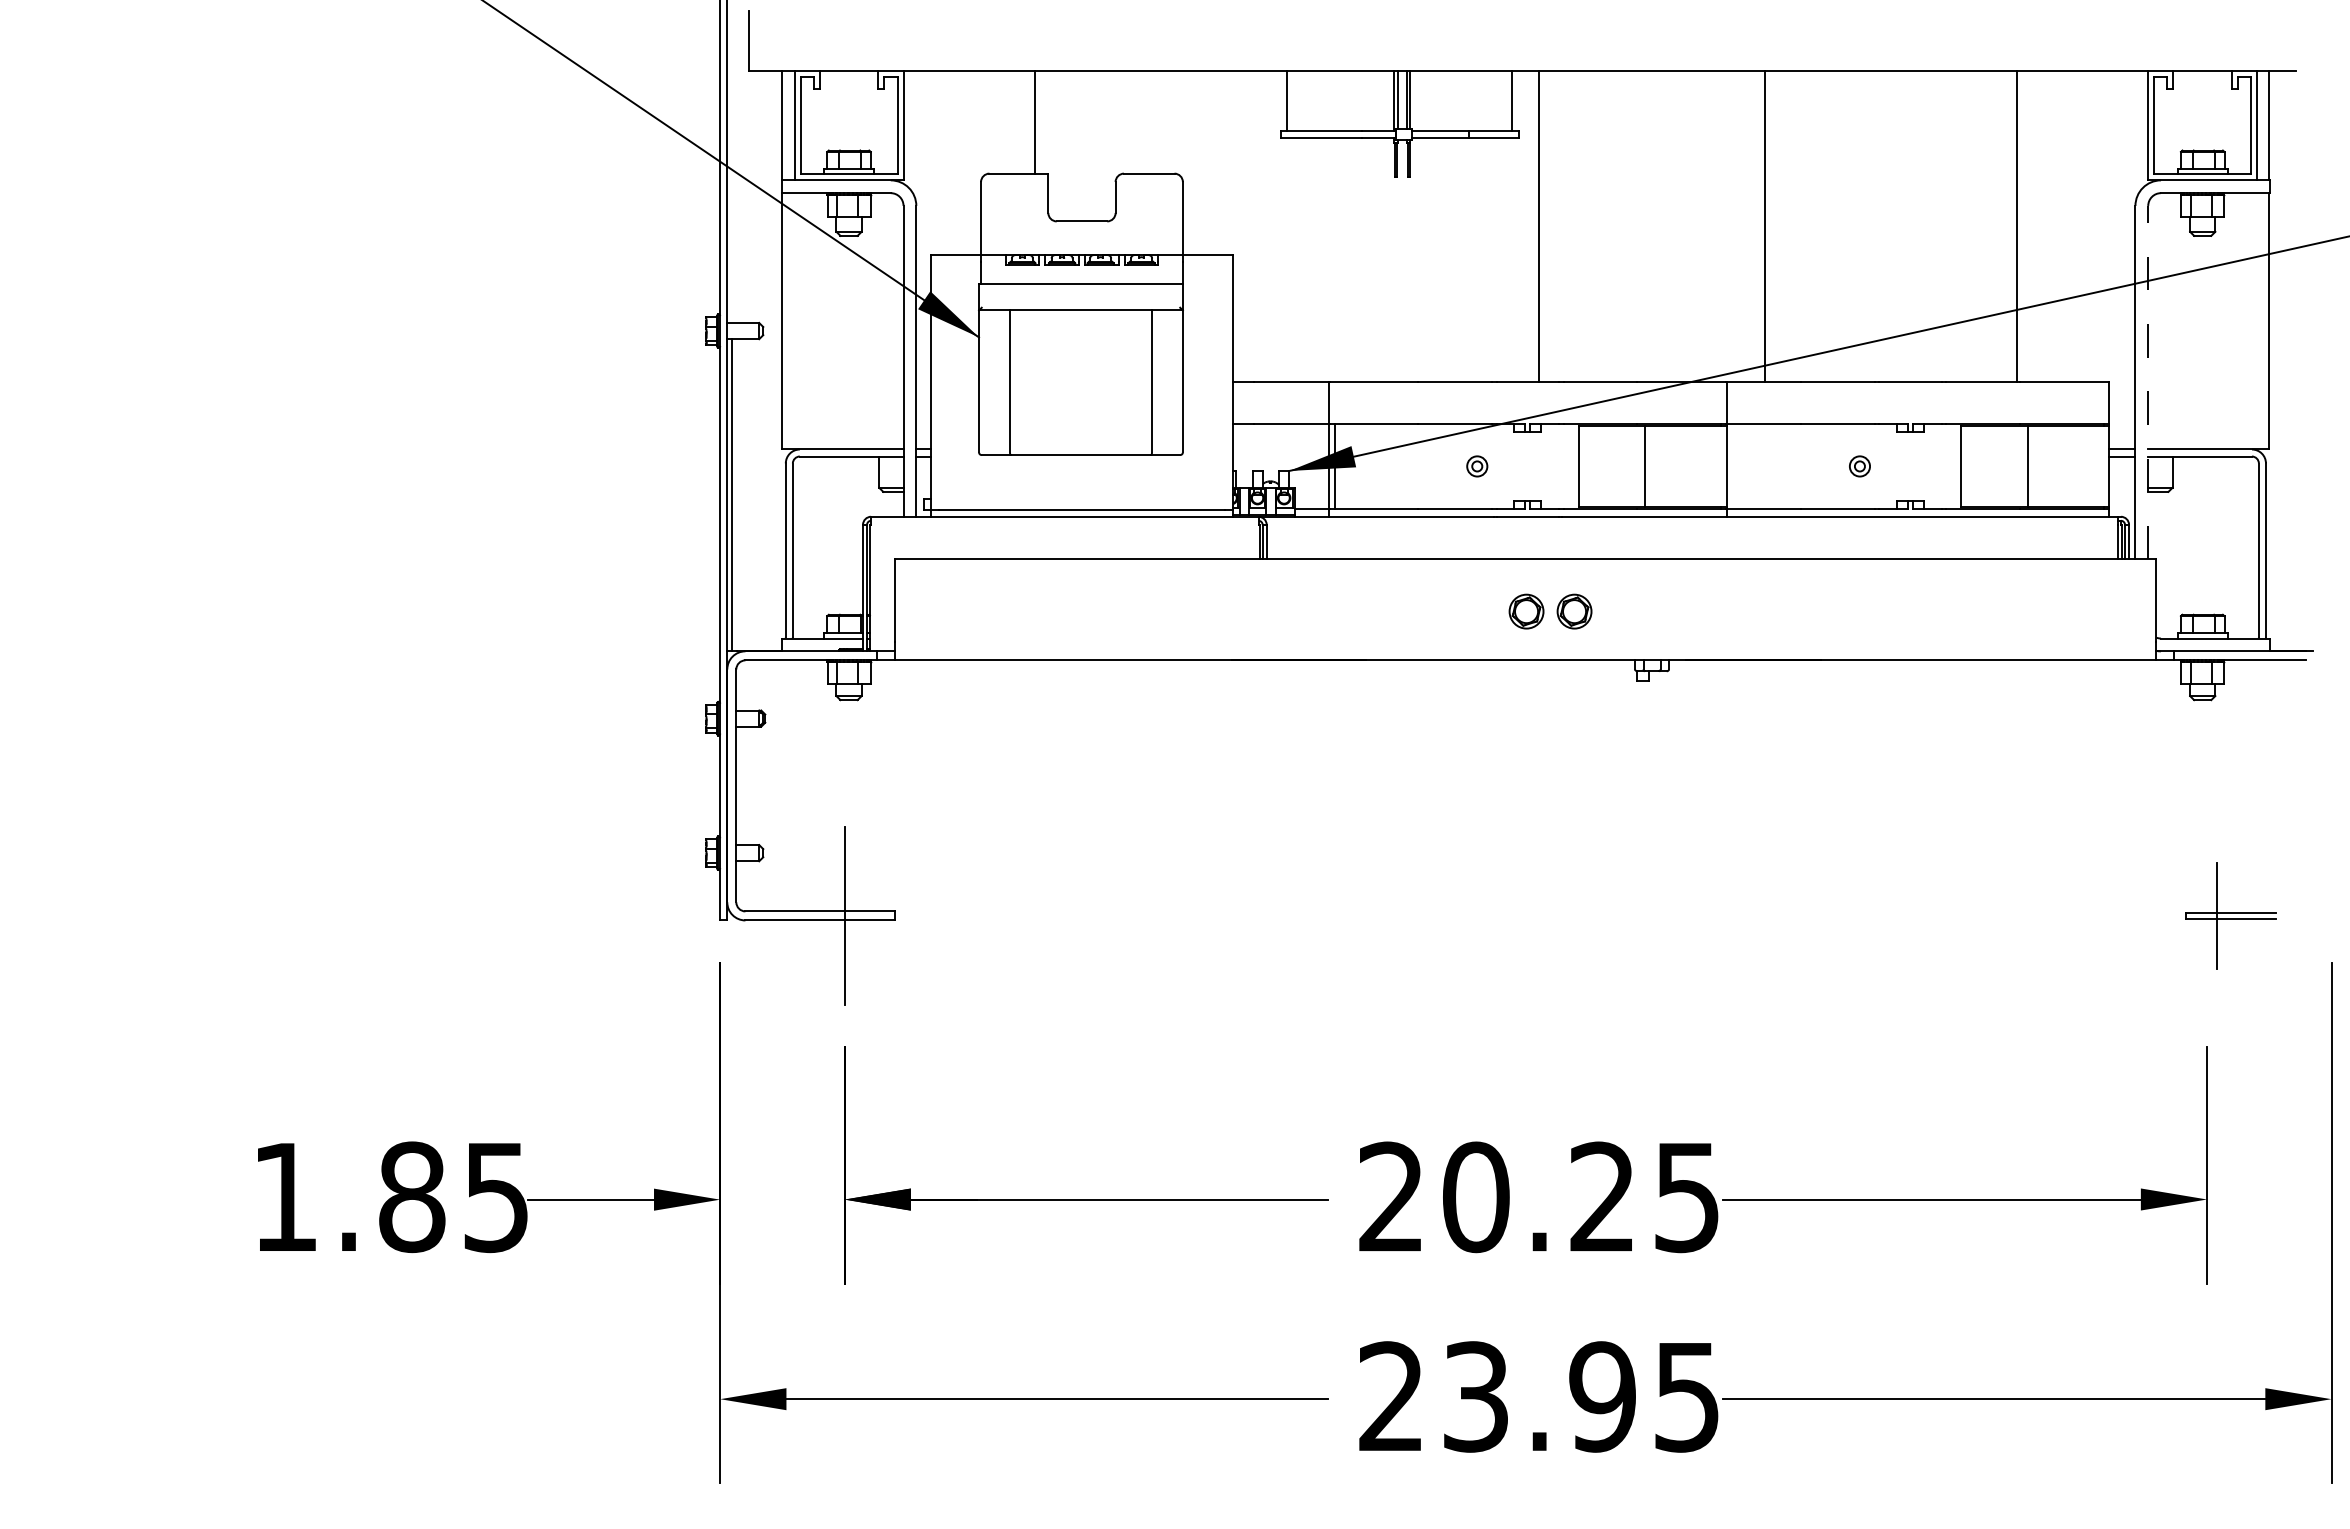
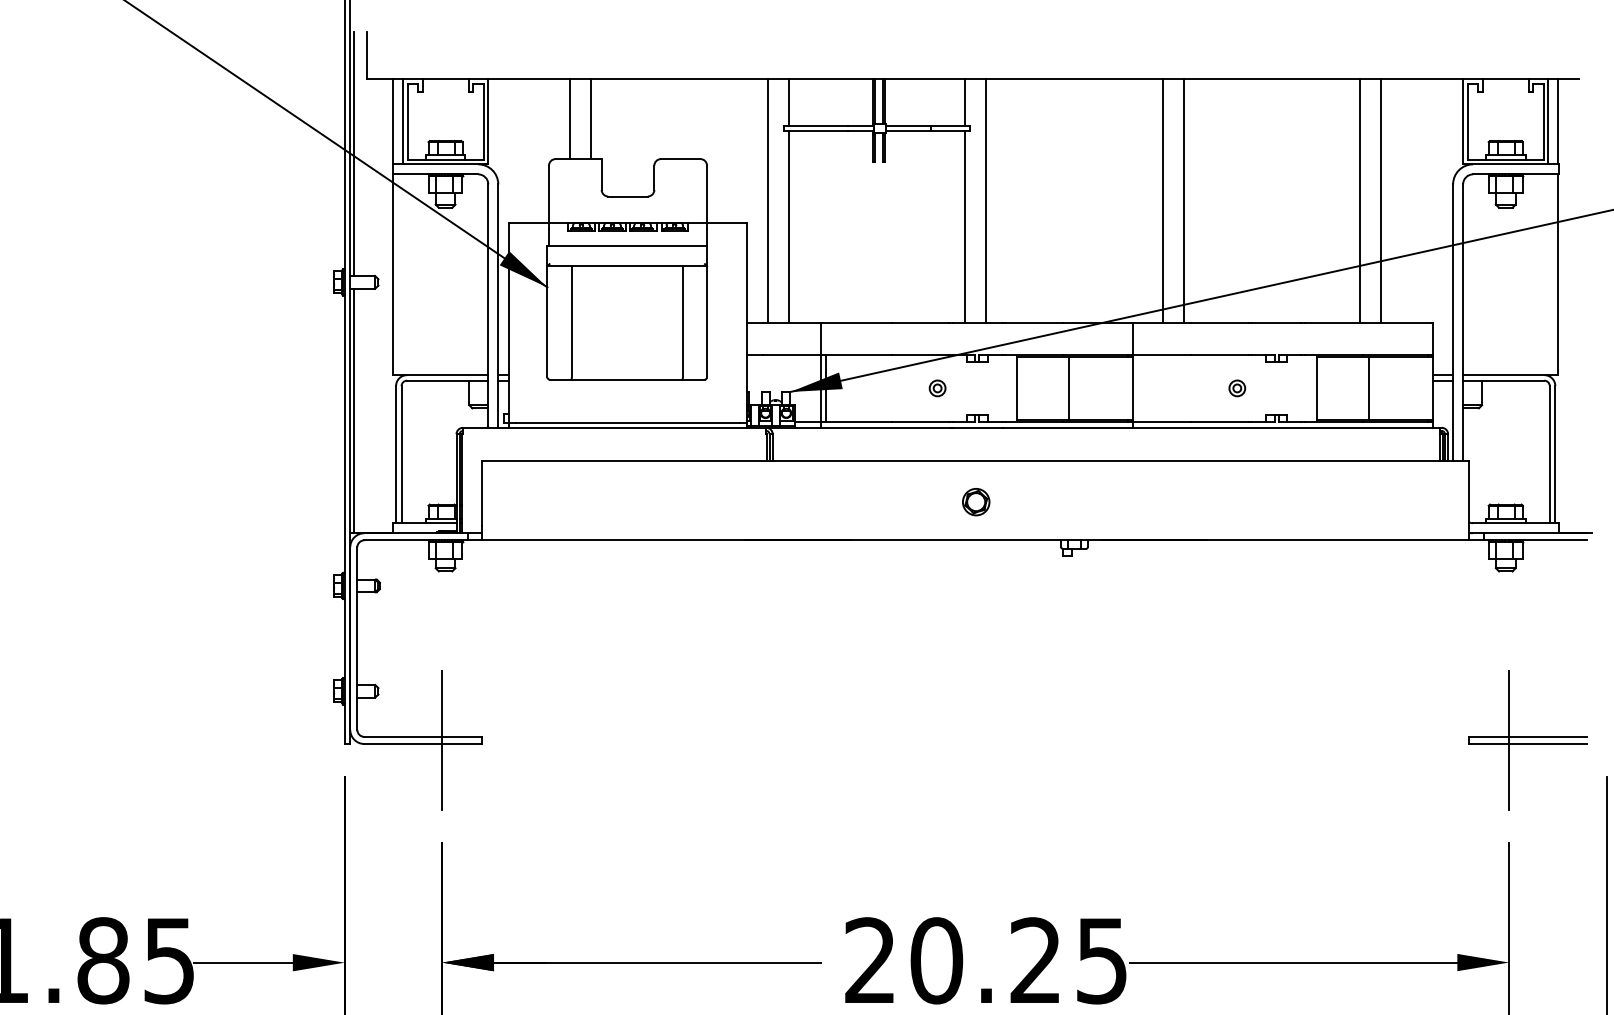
line: (1007, 122) -> (569, 119), added
line: (732, 166) -> (354, 153), added
line: (1260, 226) -> (767, 200), added
line: (1791, 226) -> (1183, 200), added
line: (2043, 226) -> (1381, 200), added
line: (1287, 259) -> (788, 226), added
line: (1512, 259) -> (965, 226), added
line: (2148, 382) -> (1463, 322), dashed -> solid
part: (1574, 611) -> (1013, 502), removed
part: (2230, 915) -> (1527, 740), size x1.67

